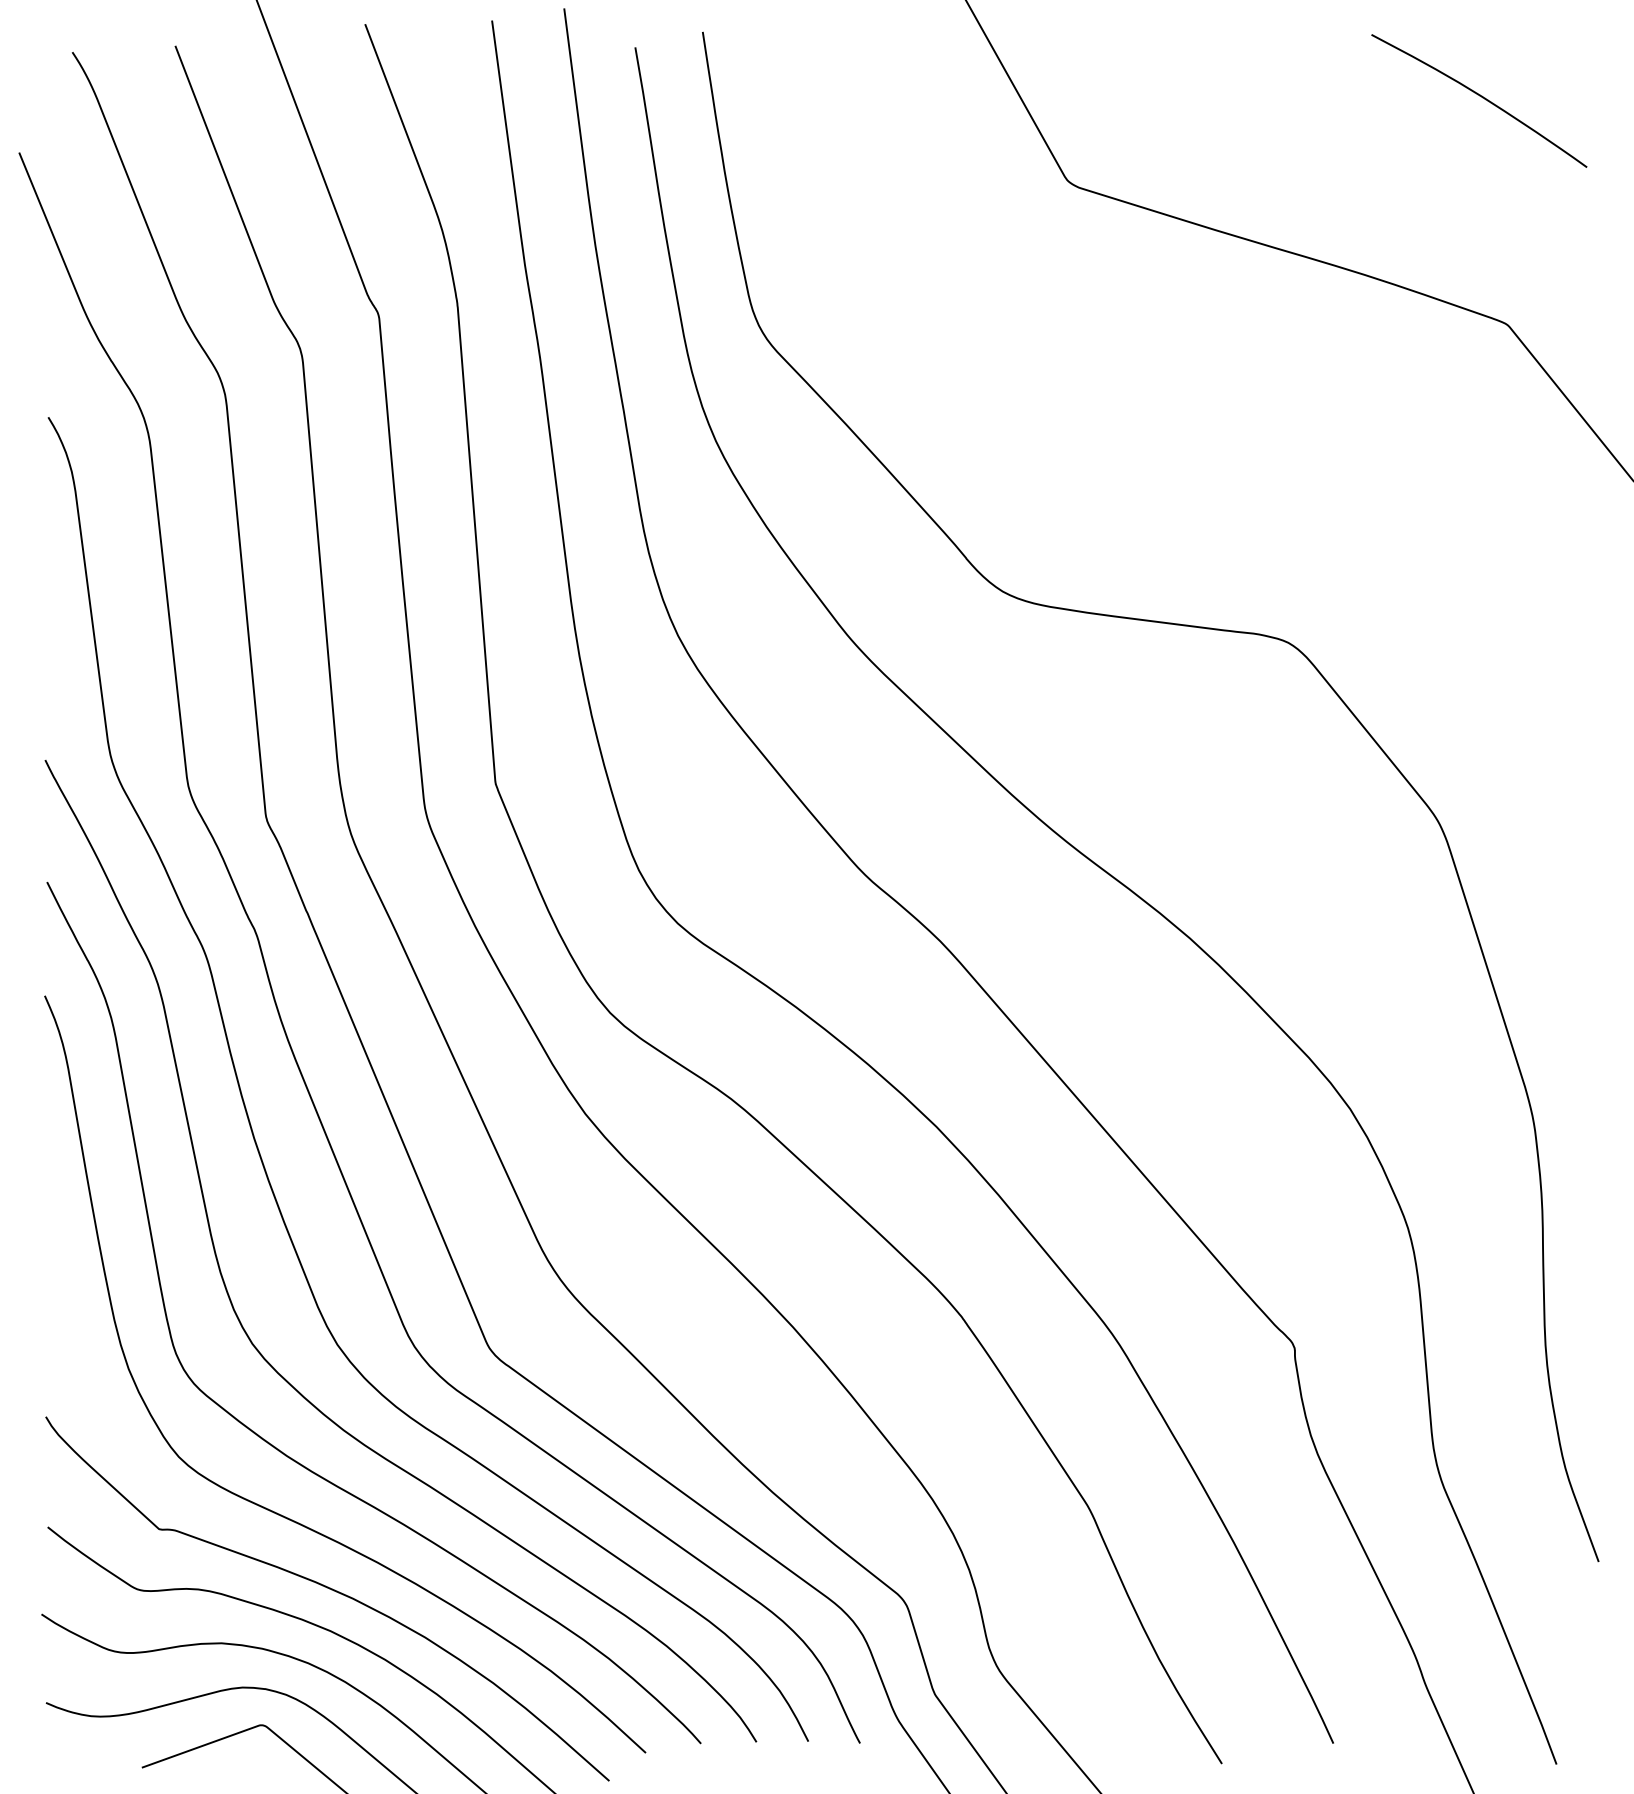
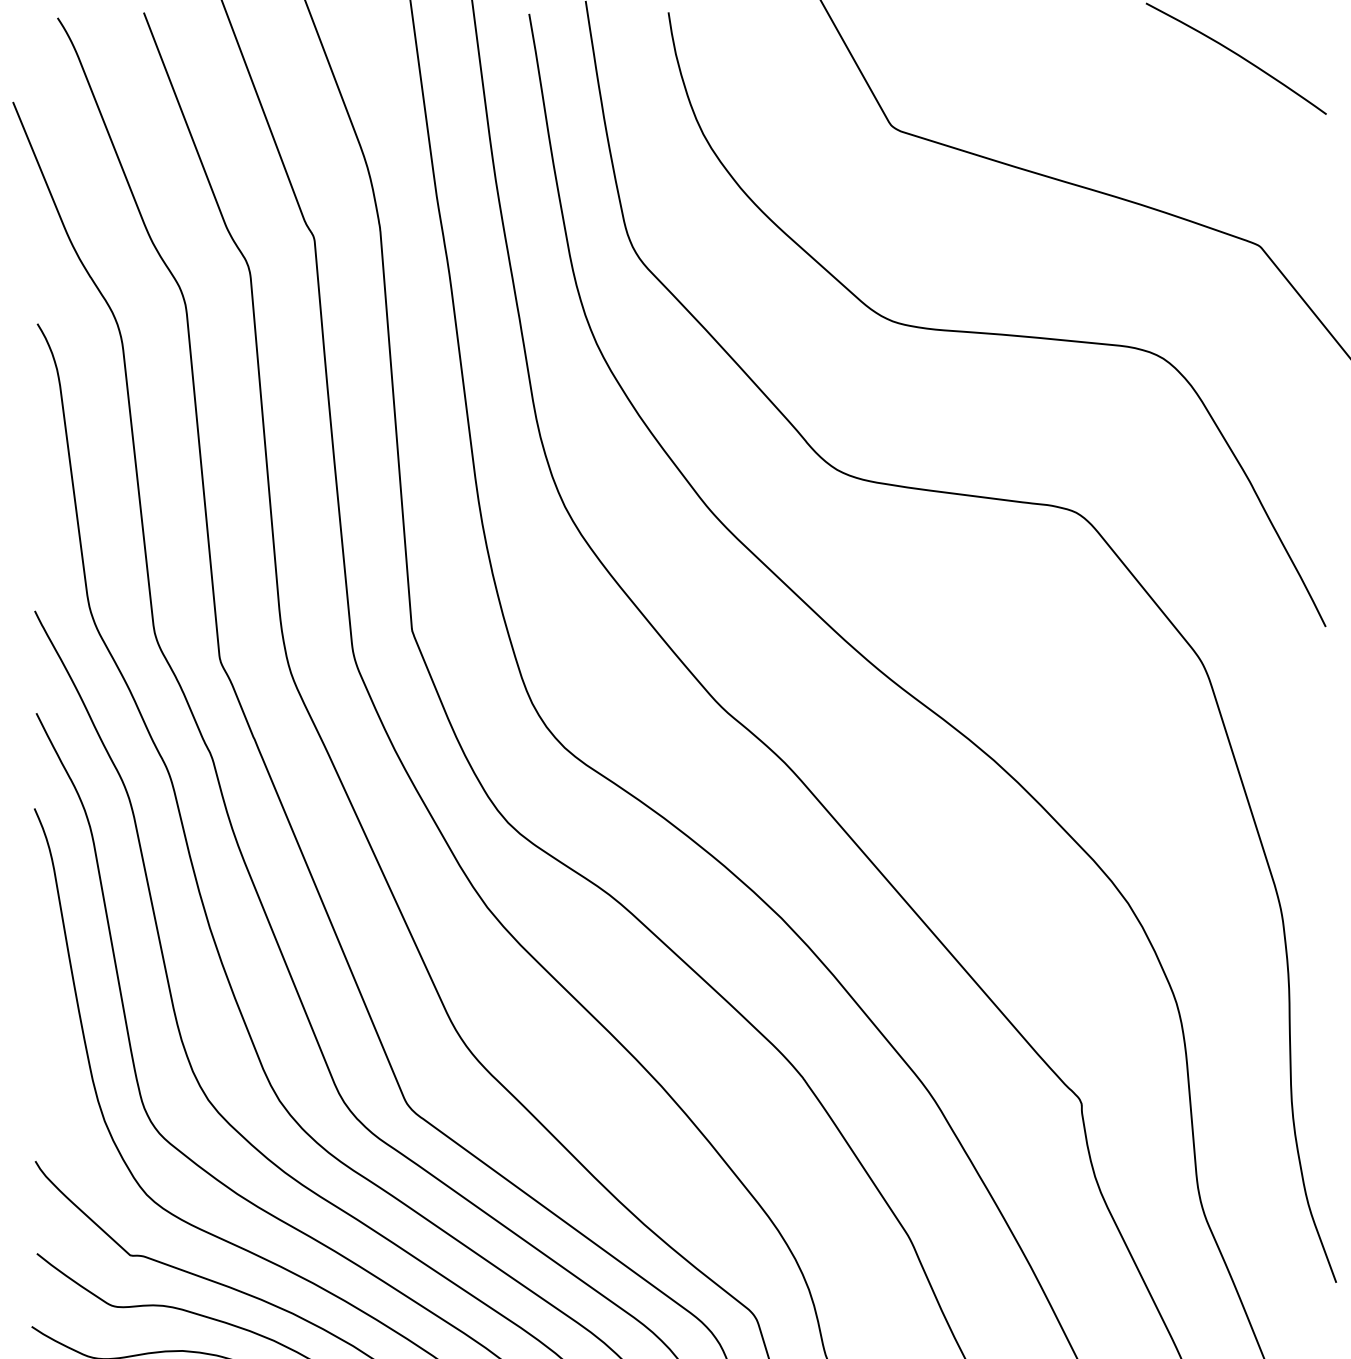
curve: (1193, 428) -> (996, 333), added

